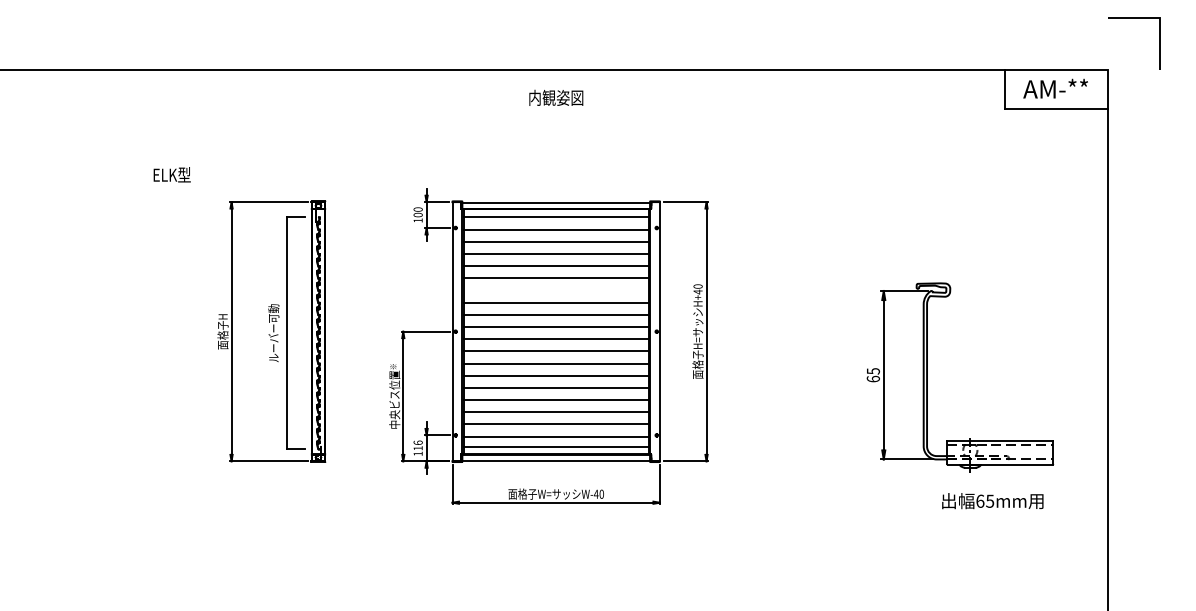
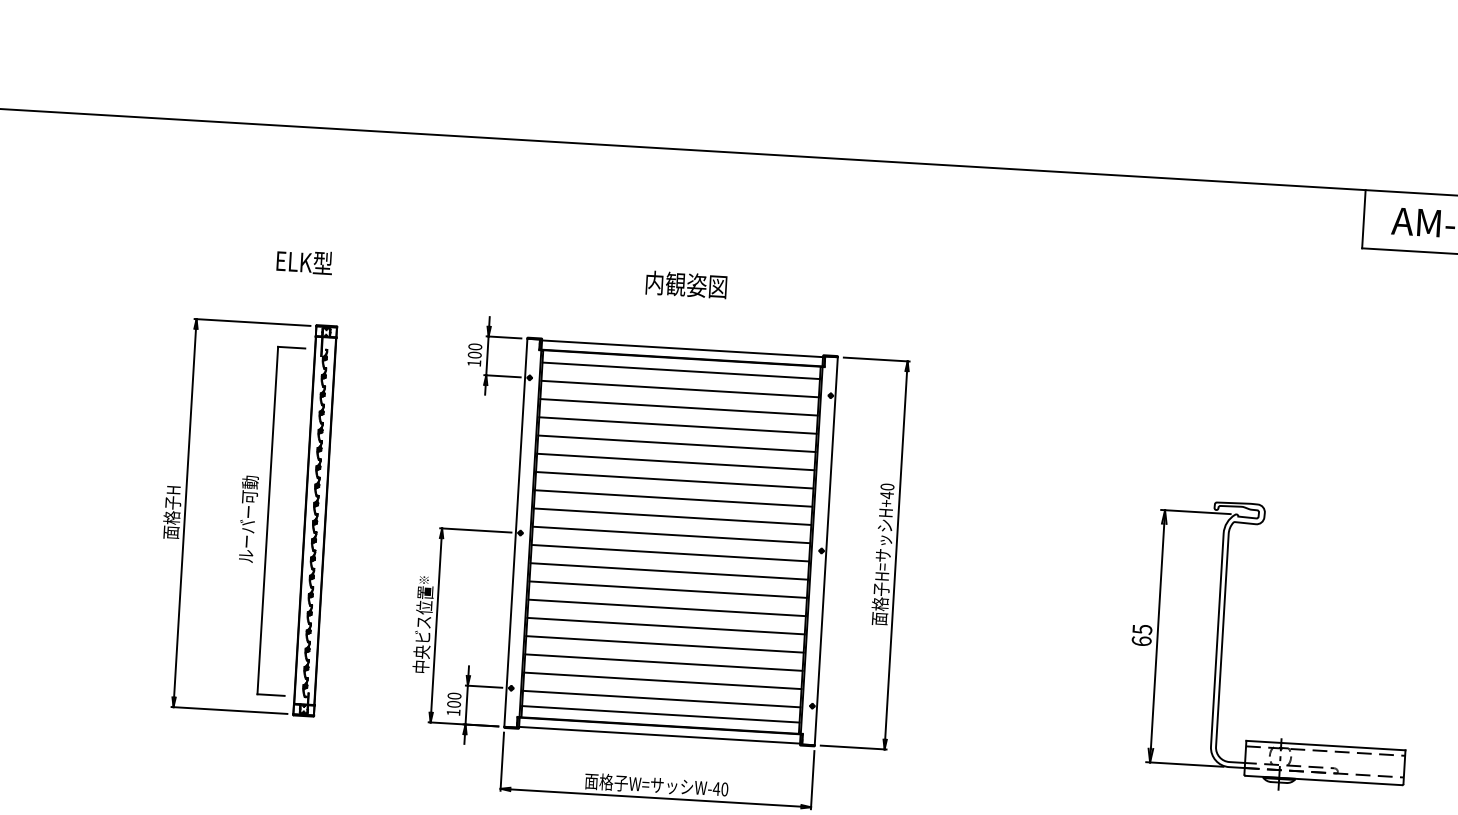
text: (556, 97) -> (686, 284), moved
text: (171, 174) -> (303, 261), moved
line: (555, 290) -> (673, 480), added
text: (417, 445) -> (453, 700), 116 -> 100

